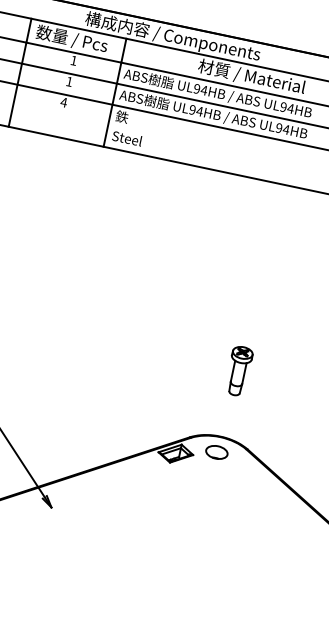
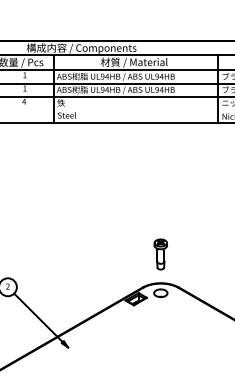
part: (238, 371) -> (160, 254), moved

